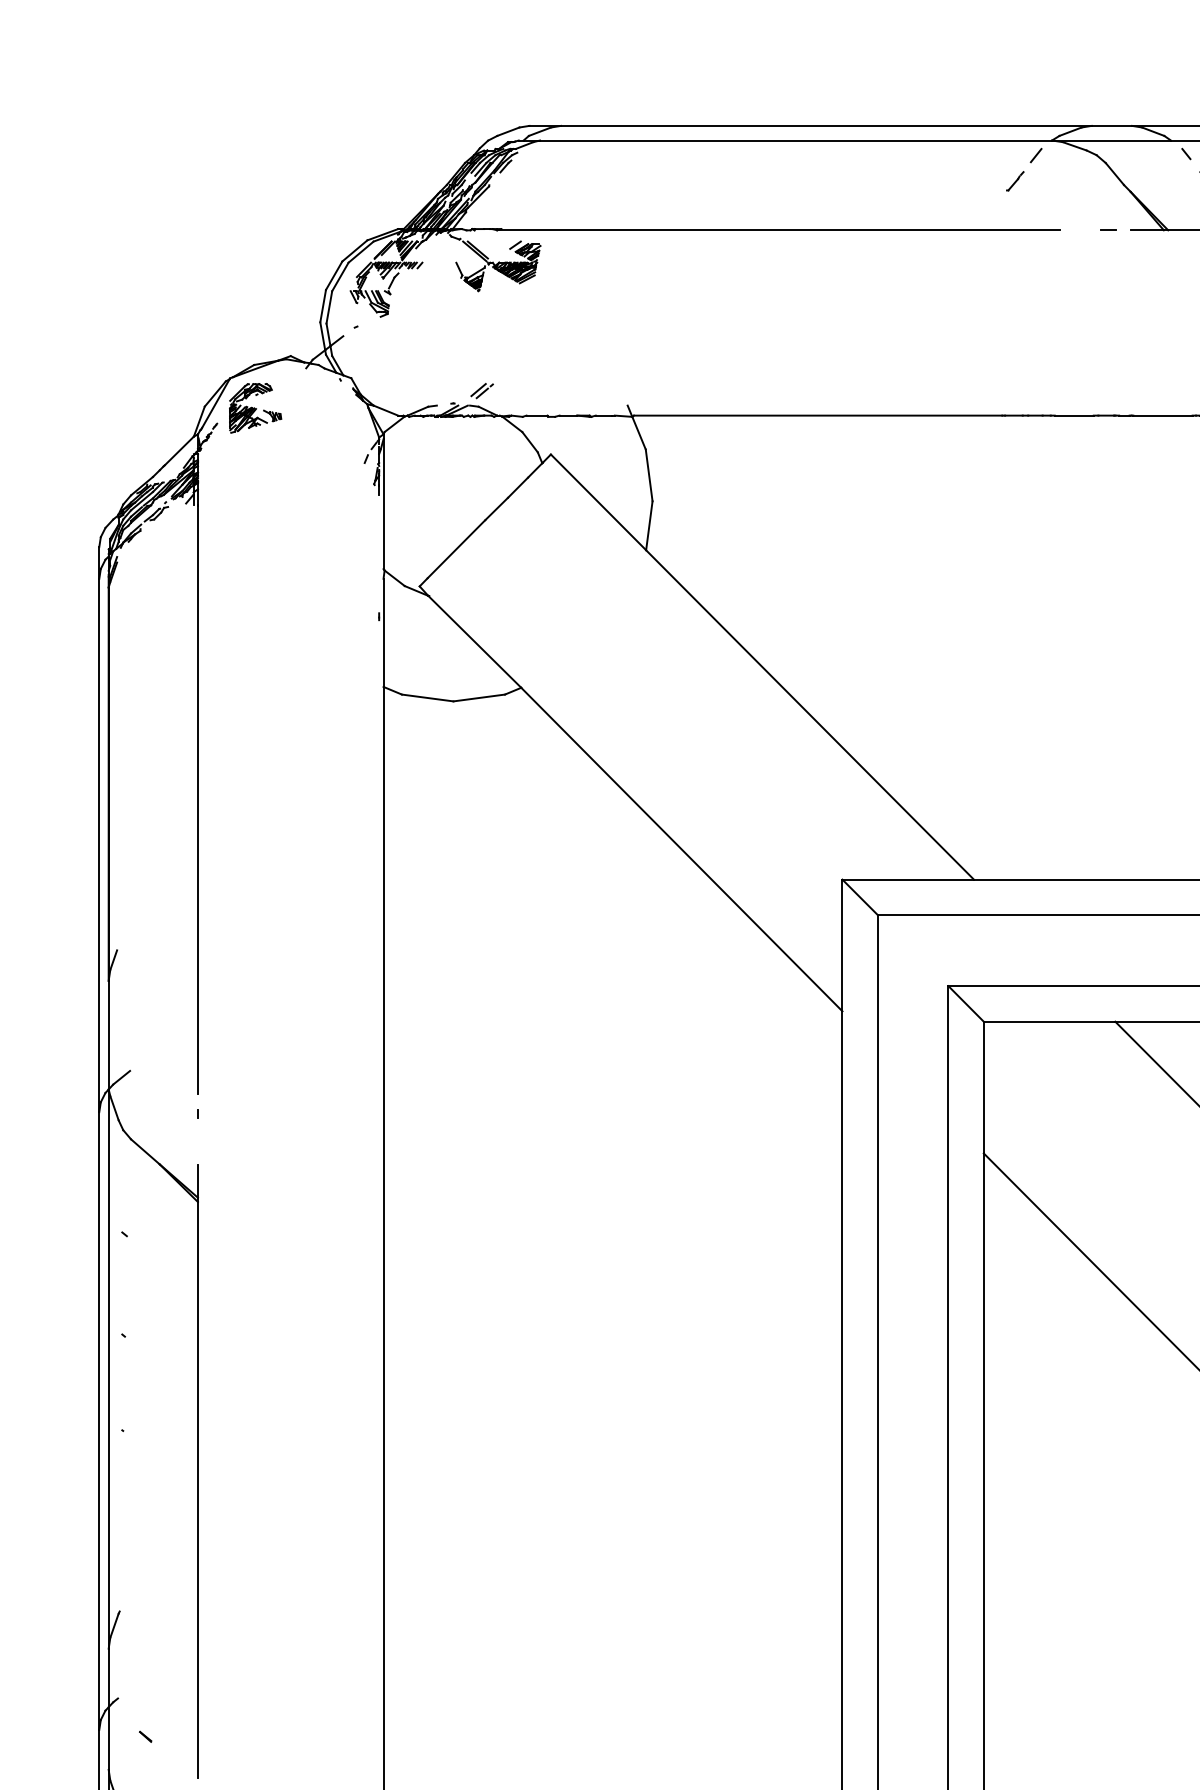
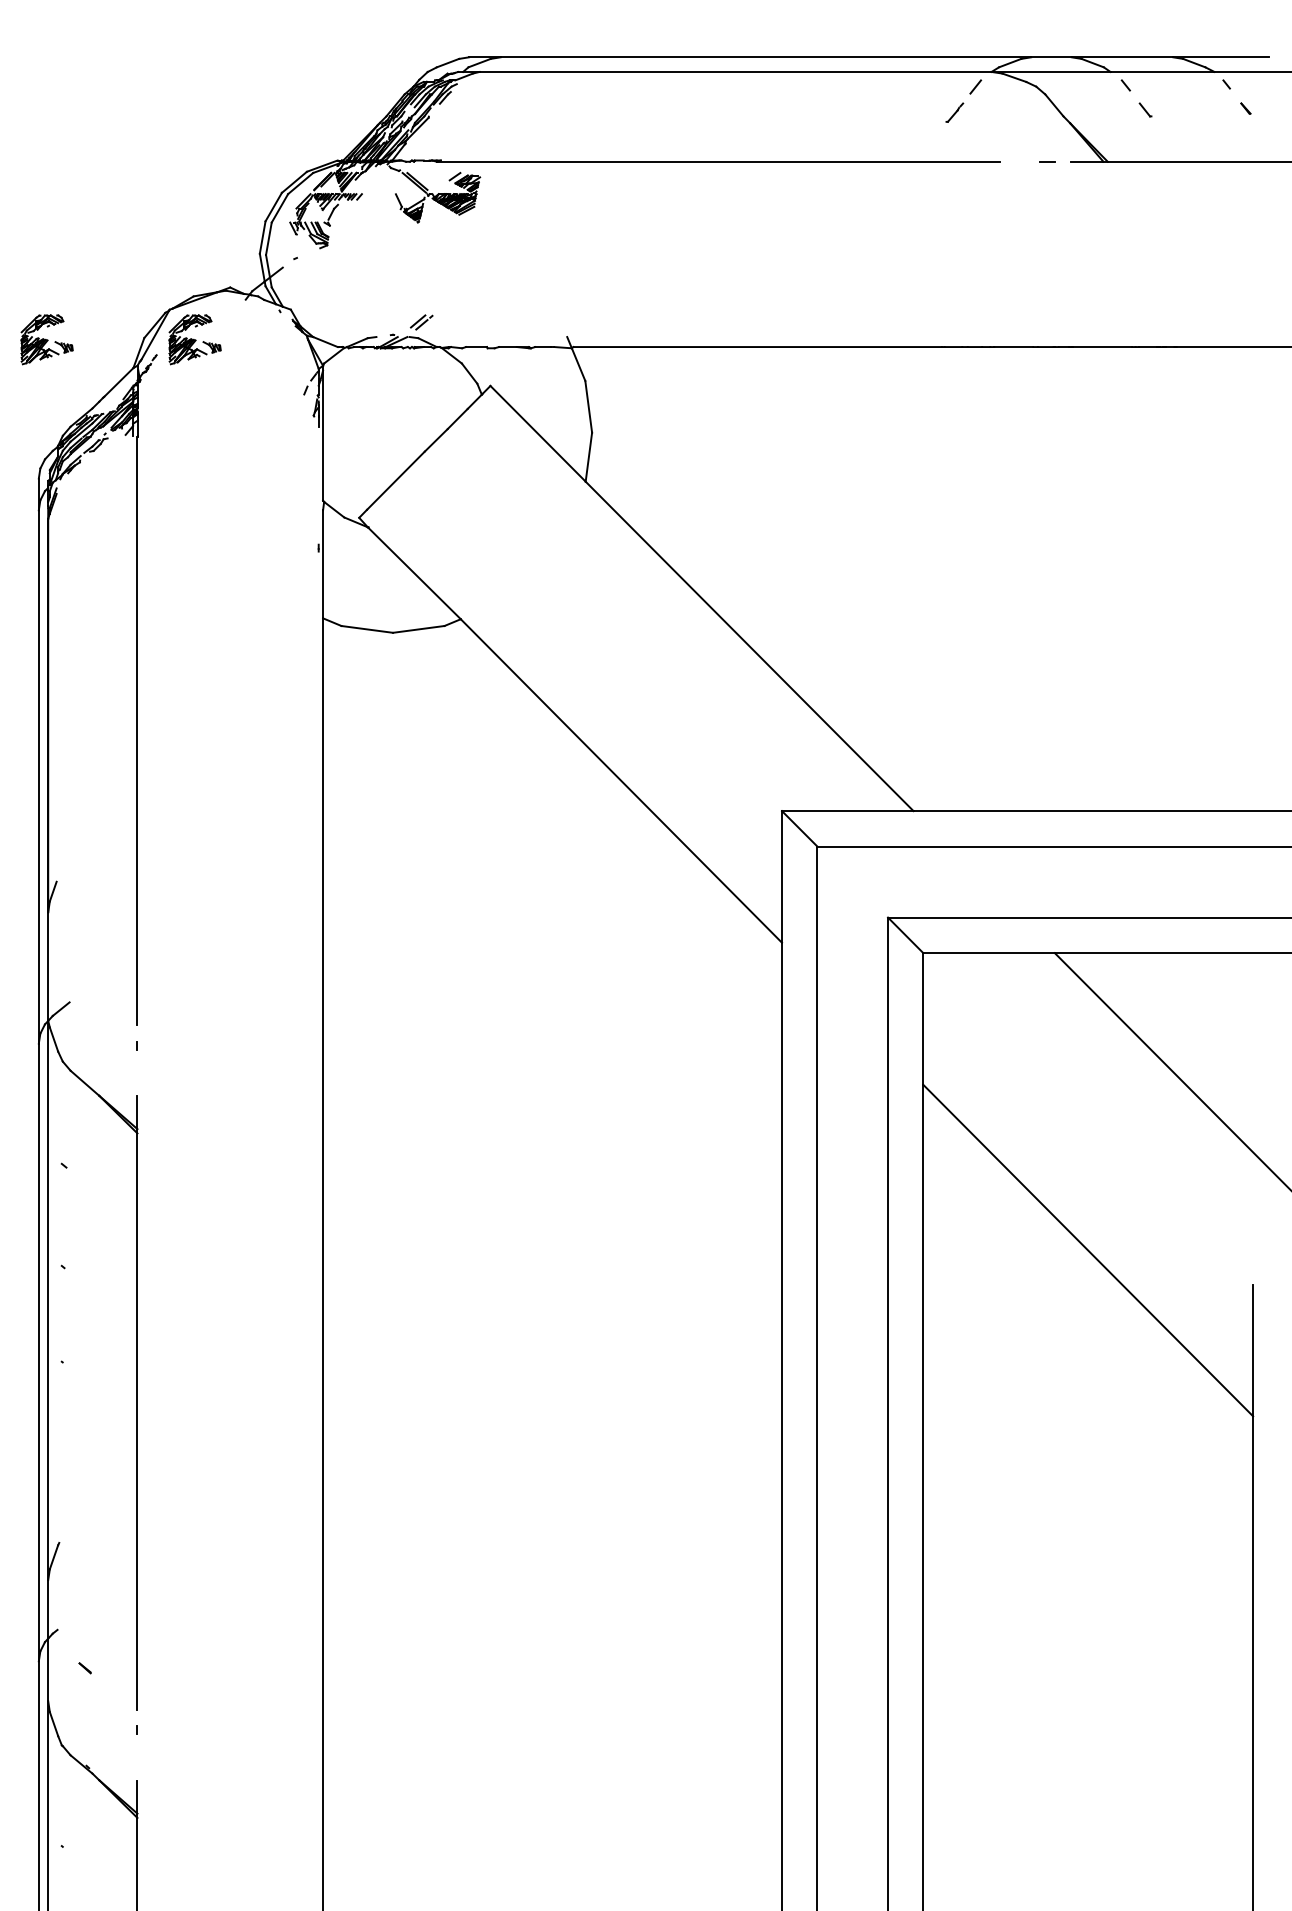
part: (106, 408) -> (46, 339), added

